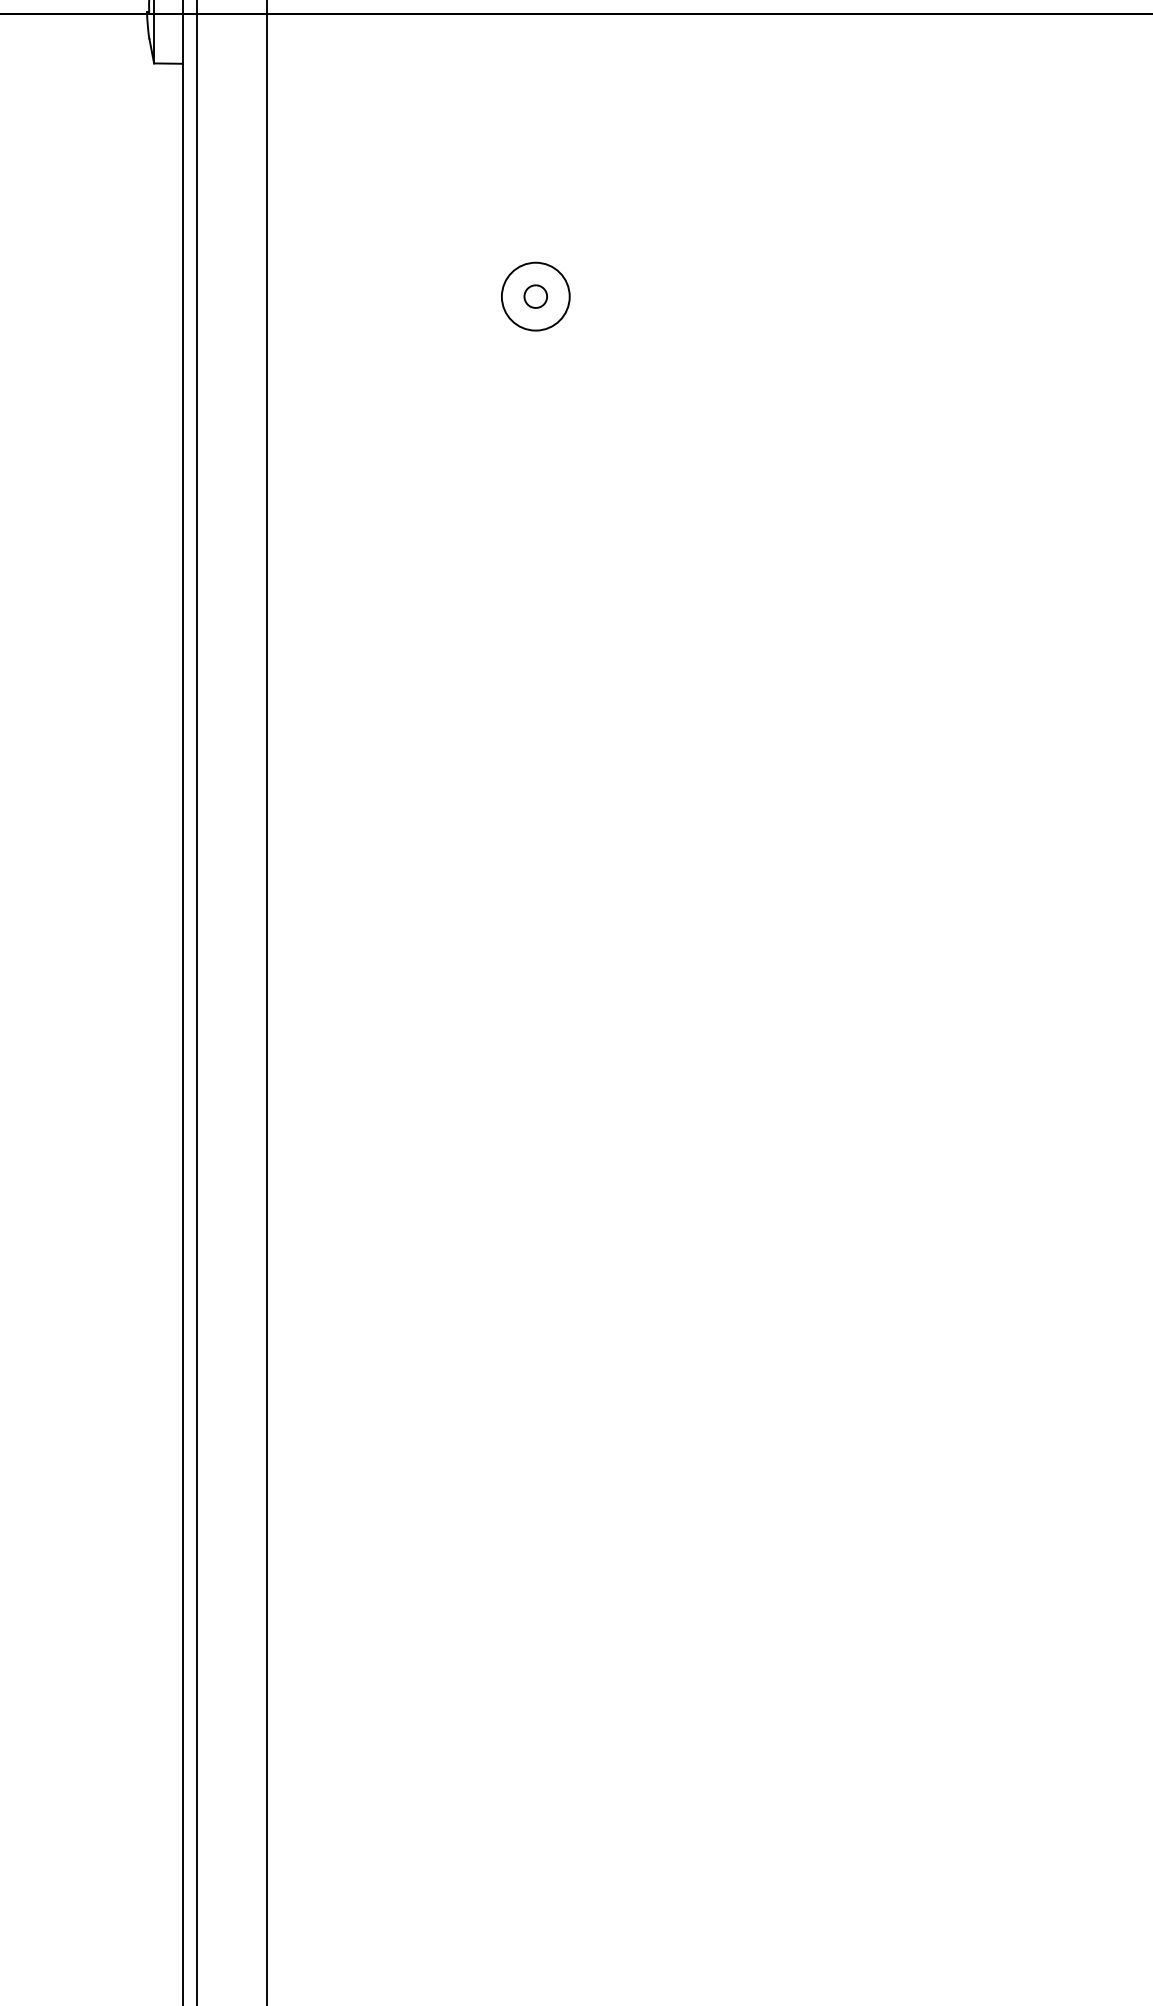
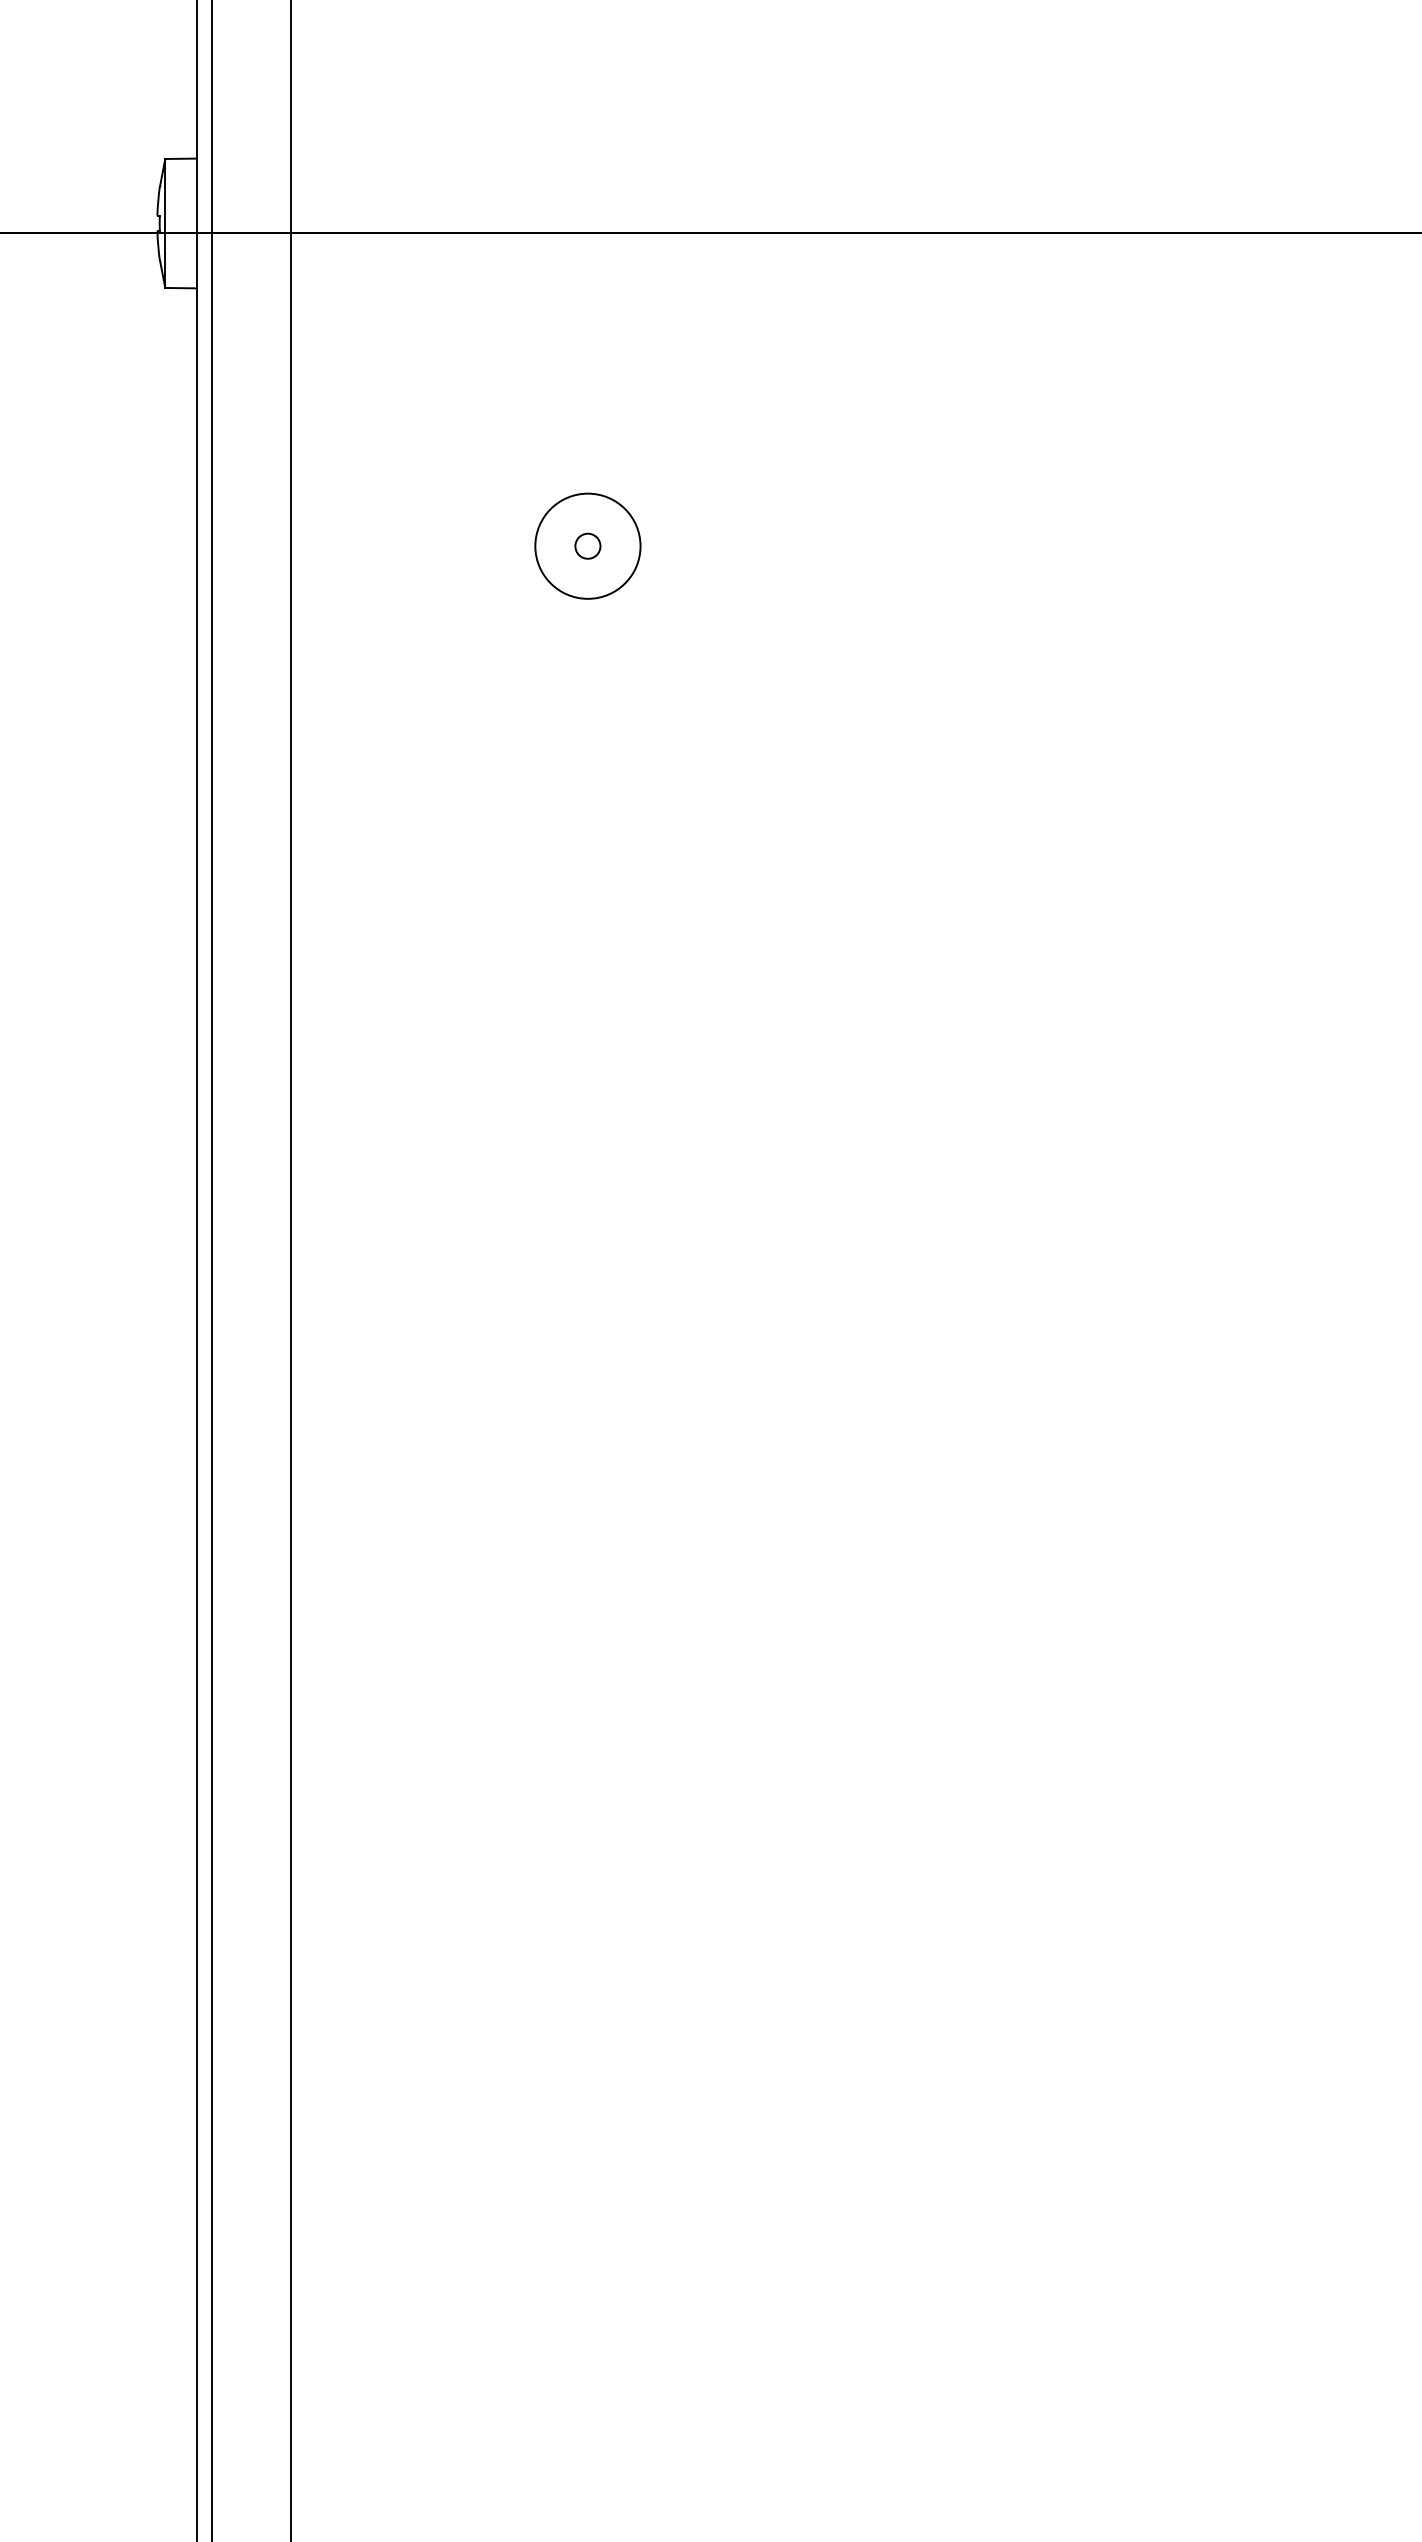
circle: (535, 295) -> (587, 545), size x1.4

